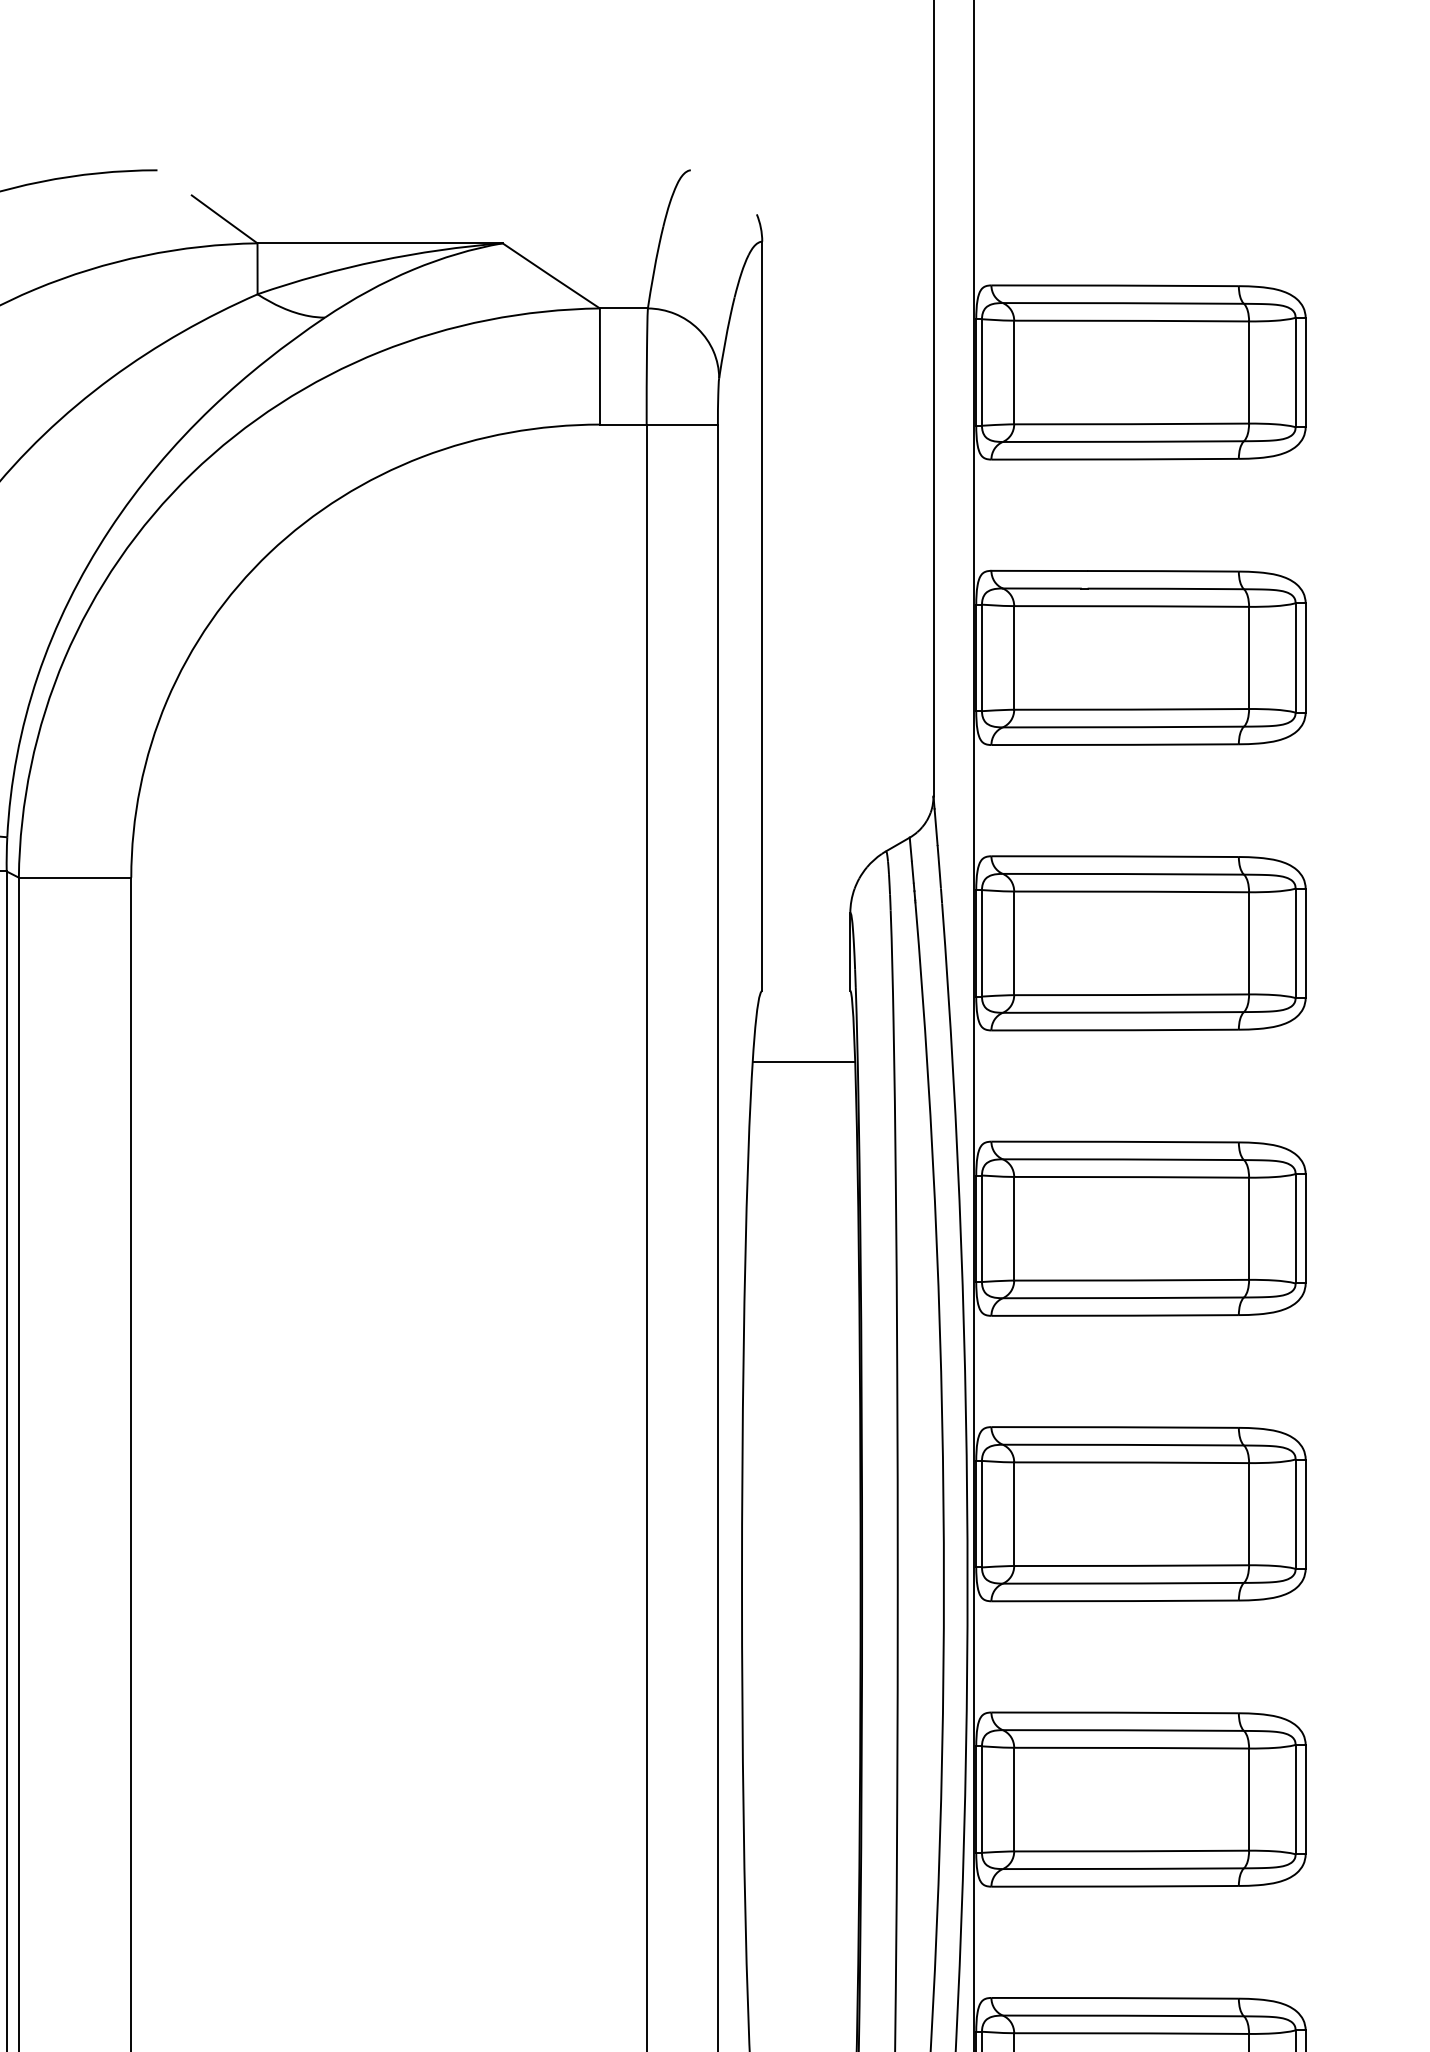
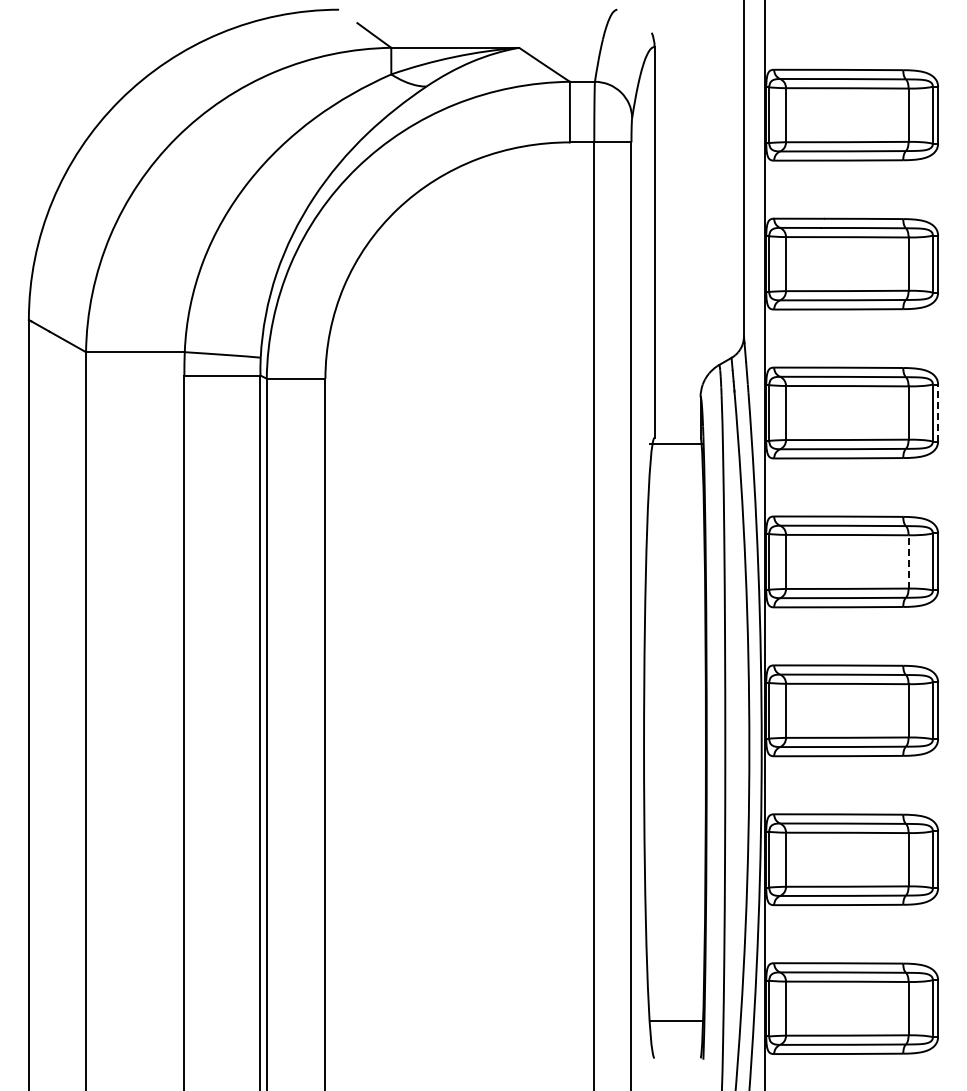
line: (1306, 944) -> (938, 413), solid -> dashed
line: (804, 1063) -> (676, 444), moved
line: (1248, 1227) -> (908, 561), solid -> dashed

